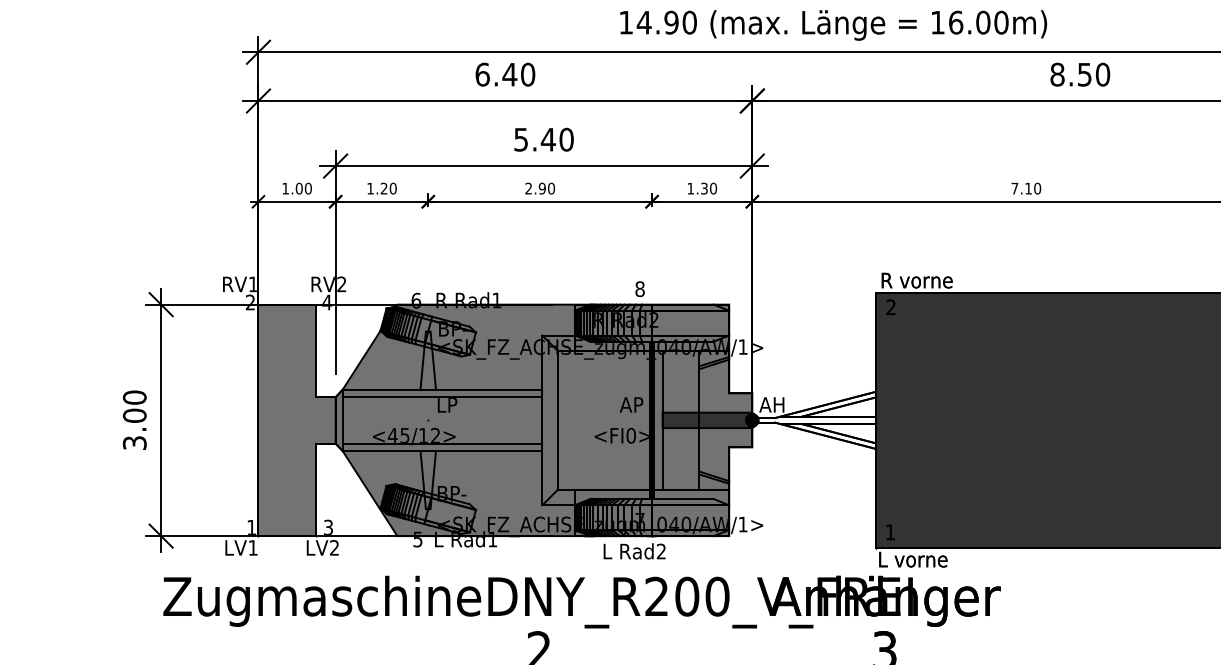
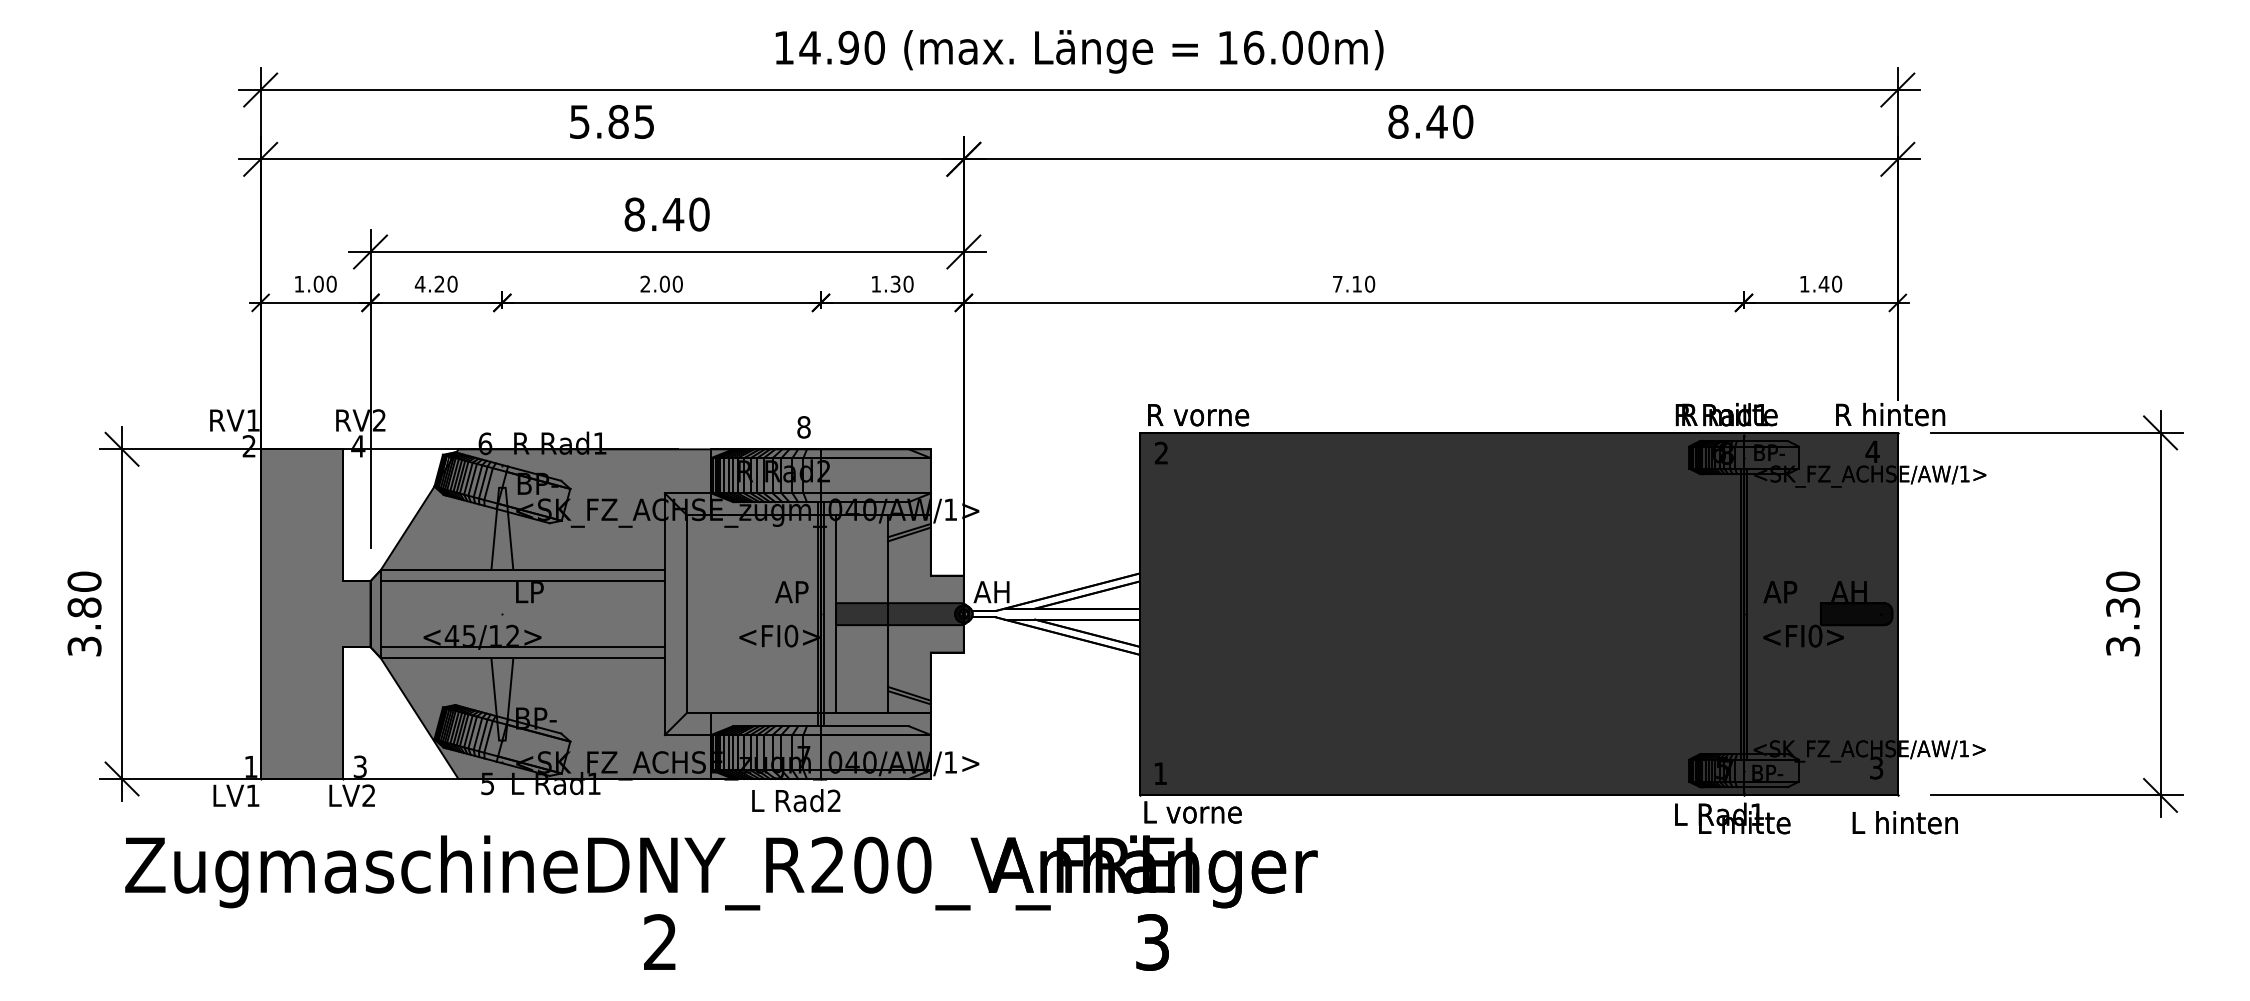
text: (504, 74) -> (611, 121), 6.40 -> 5.85
text: (1084, 74) -> (1436, 121), 8.50 -> 8.40
text: (521, 139) -> (634, 214), 5.40 -> 8.40
text: (370, 188) -> (419, 284), 1.20 -> 4.20
text: (542, 188) -> (664, 284), 2.90 -> 2.00
text: (134, 415) -> (84, 607), 3.00 -> 3.80

